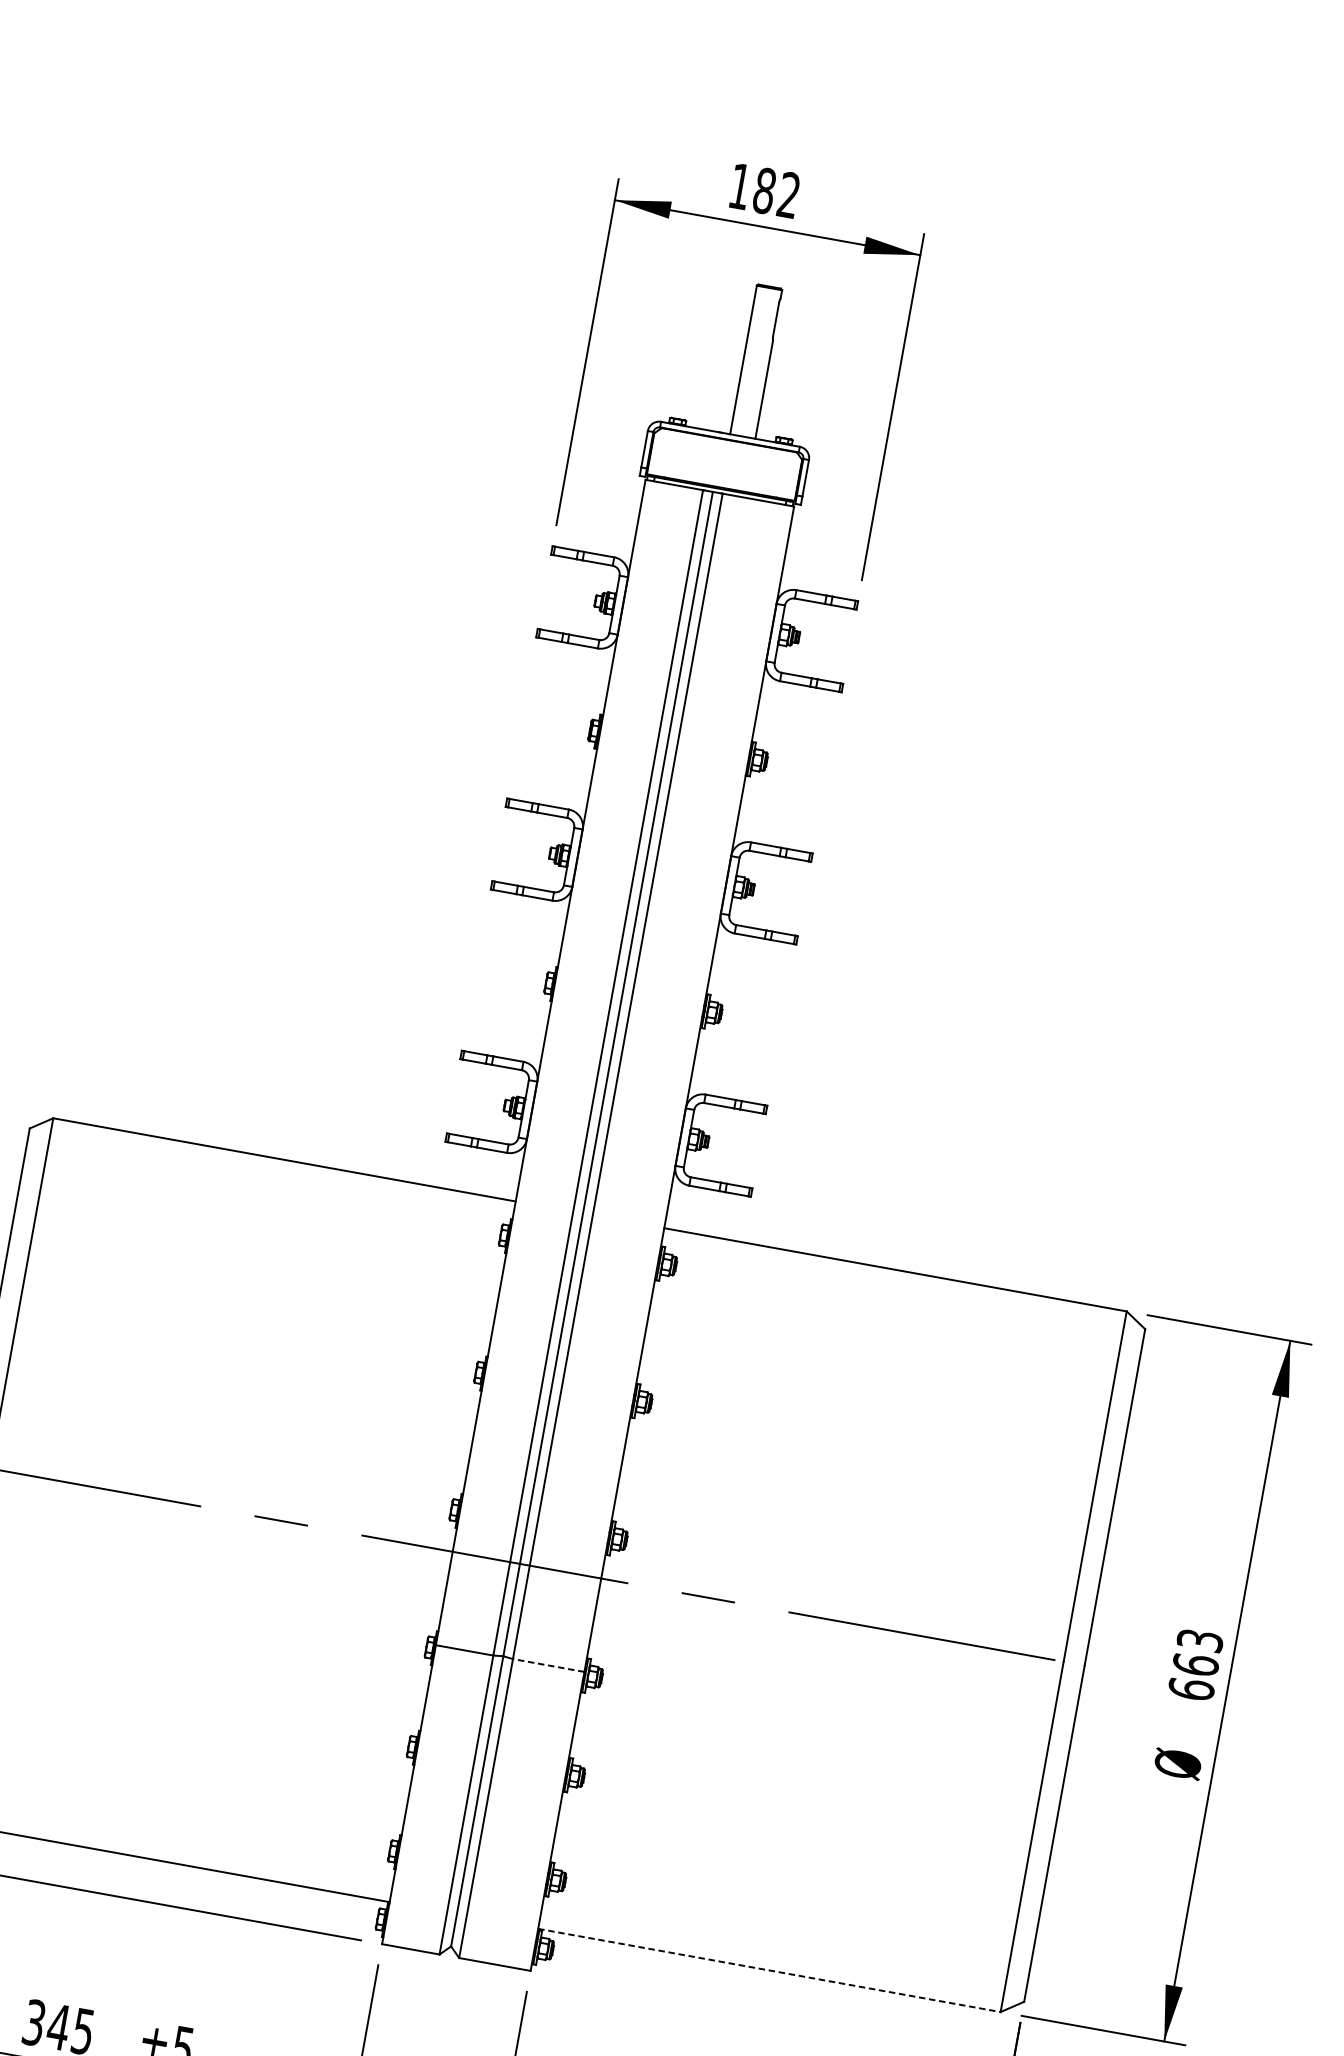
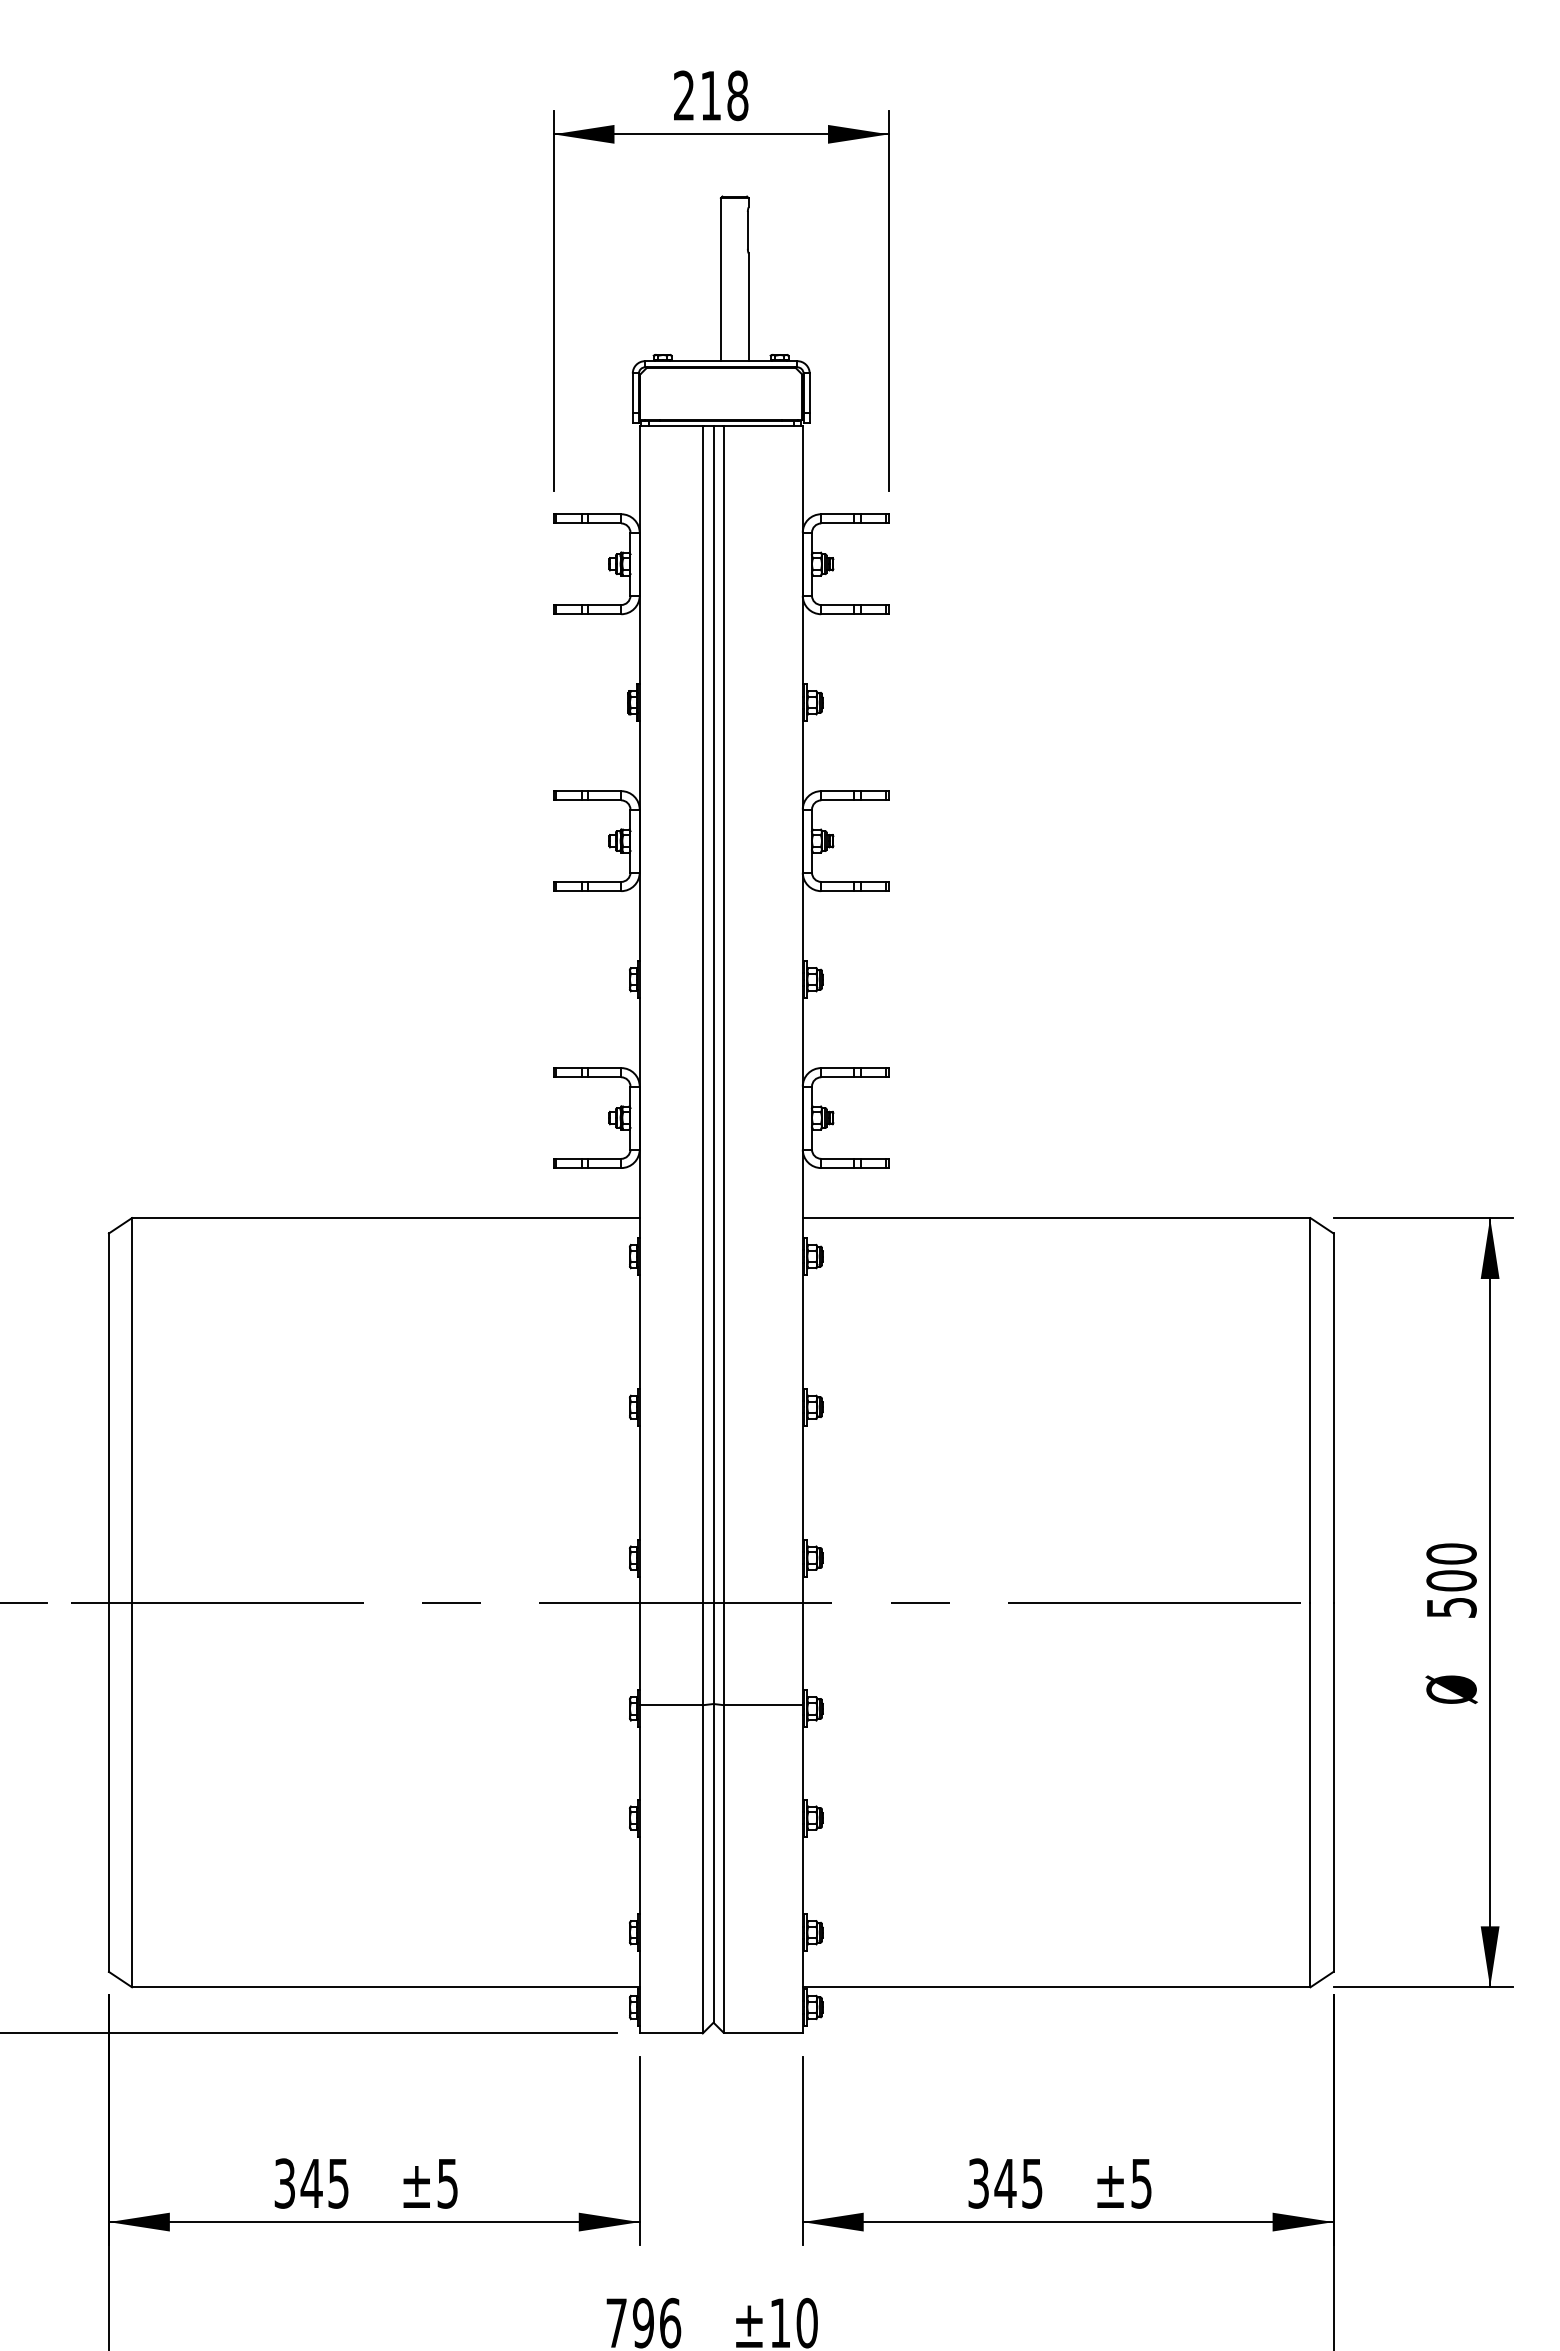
text: (765, 190) -> (711, 95), 182 -> 218
text: (1195, 1664) -> (1451, 1580), 663 -> 500
line: (548, 1665) -> (763, 1705), dashed -> solid
line: (769, 1970) -> (1056, 1987), dashed -> solid

